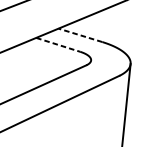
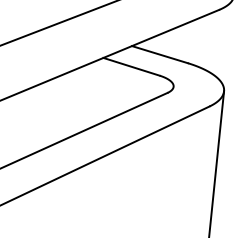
line: (80, 35) -> (159, 54), dashed -> solid
line: (58, 44) -> (132, 66), dashed -> solid

